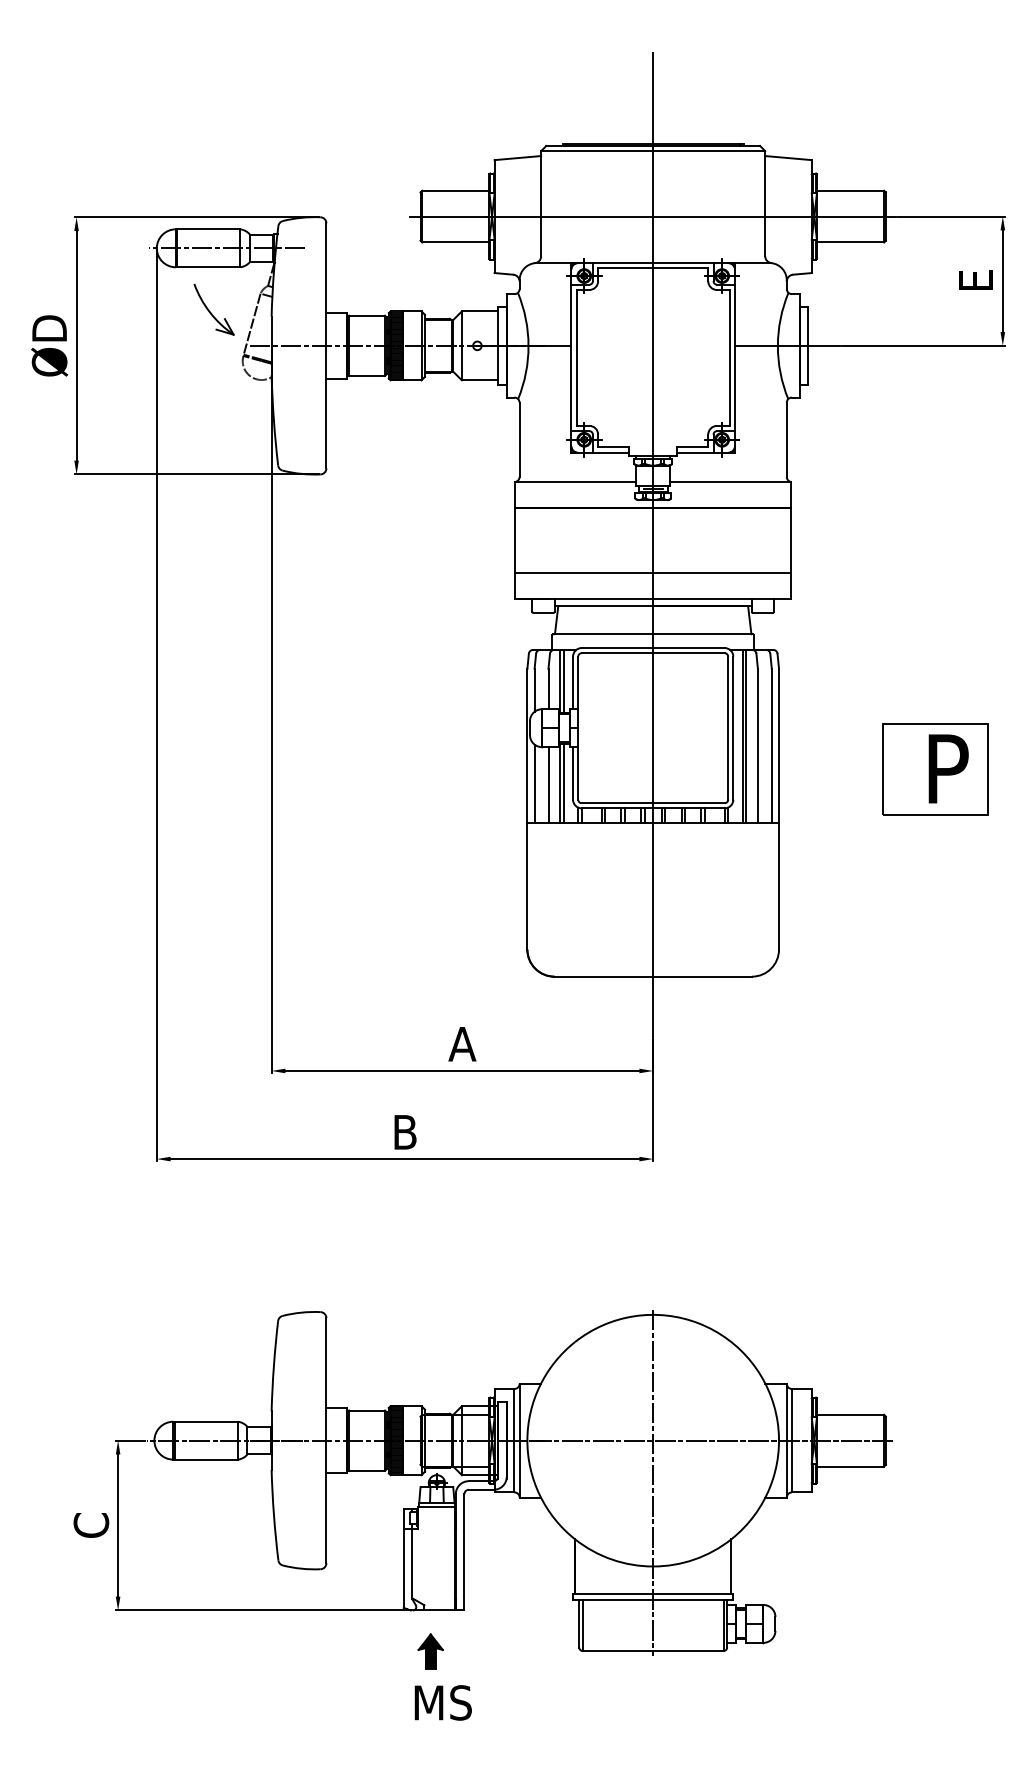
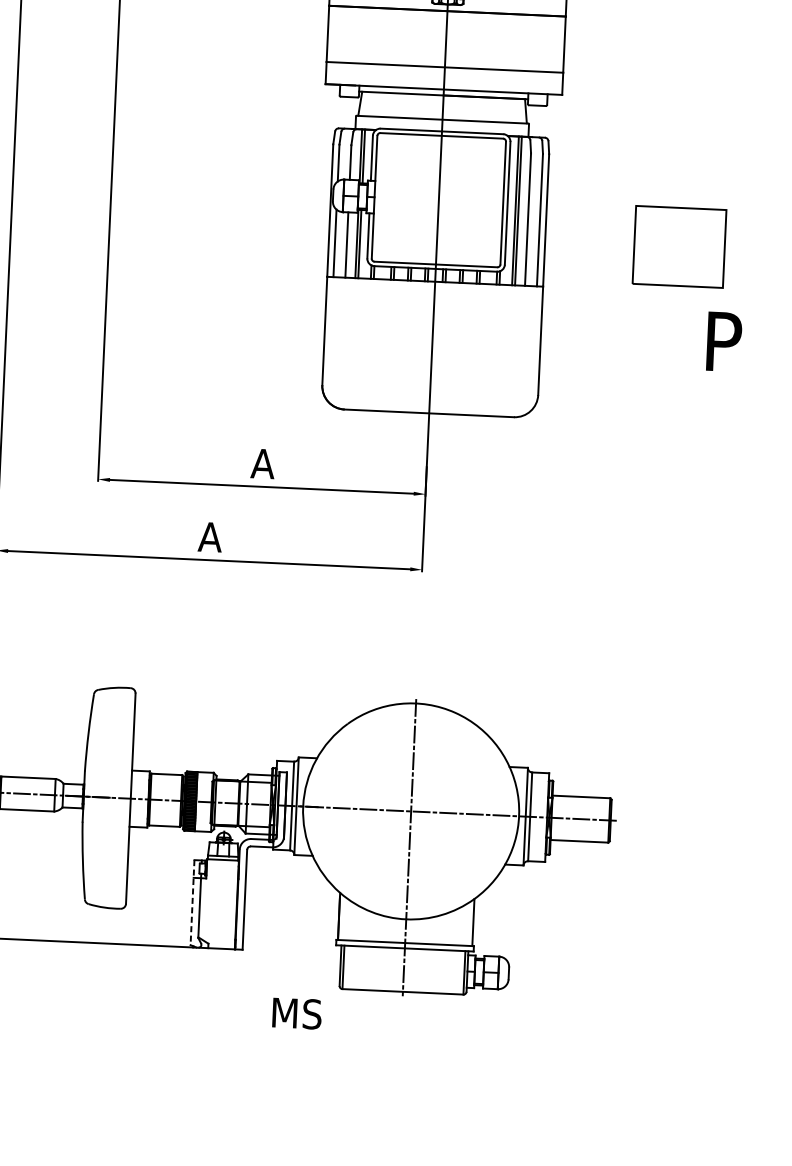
text: (948, 768) -> (724, 341), moved
text: (404, 1132) -> (209, 537), B -> A
line: (403, 1558) -> (192, 902), solid -> dashed
part: (430, 1651) -> (211, 983), removed
text: (442, 1702) -> (296, 1013), moved

